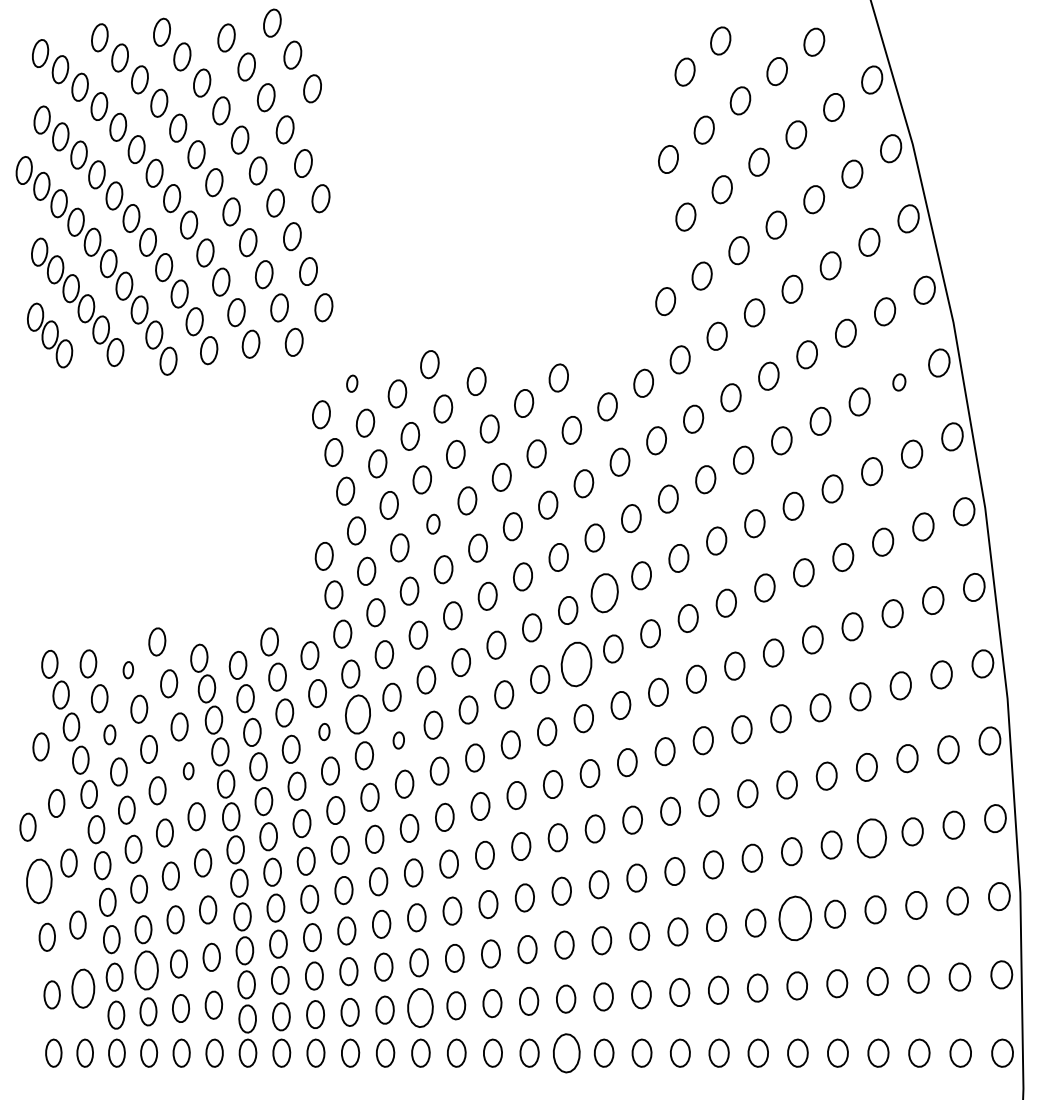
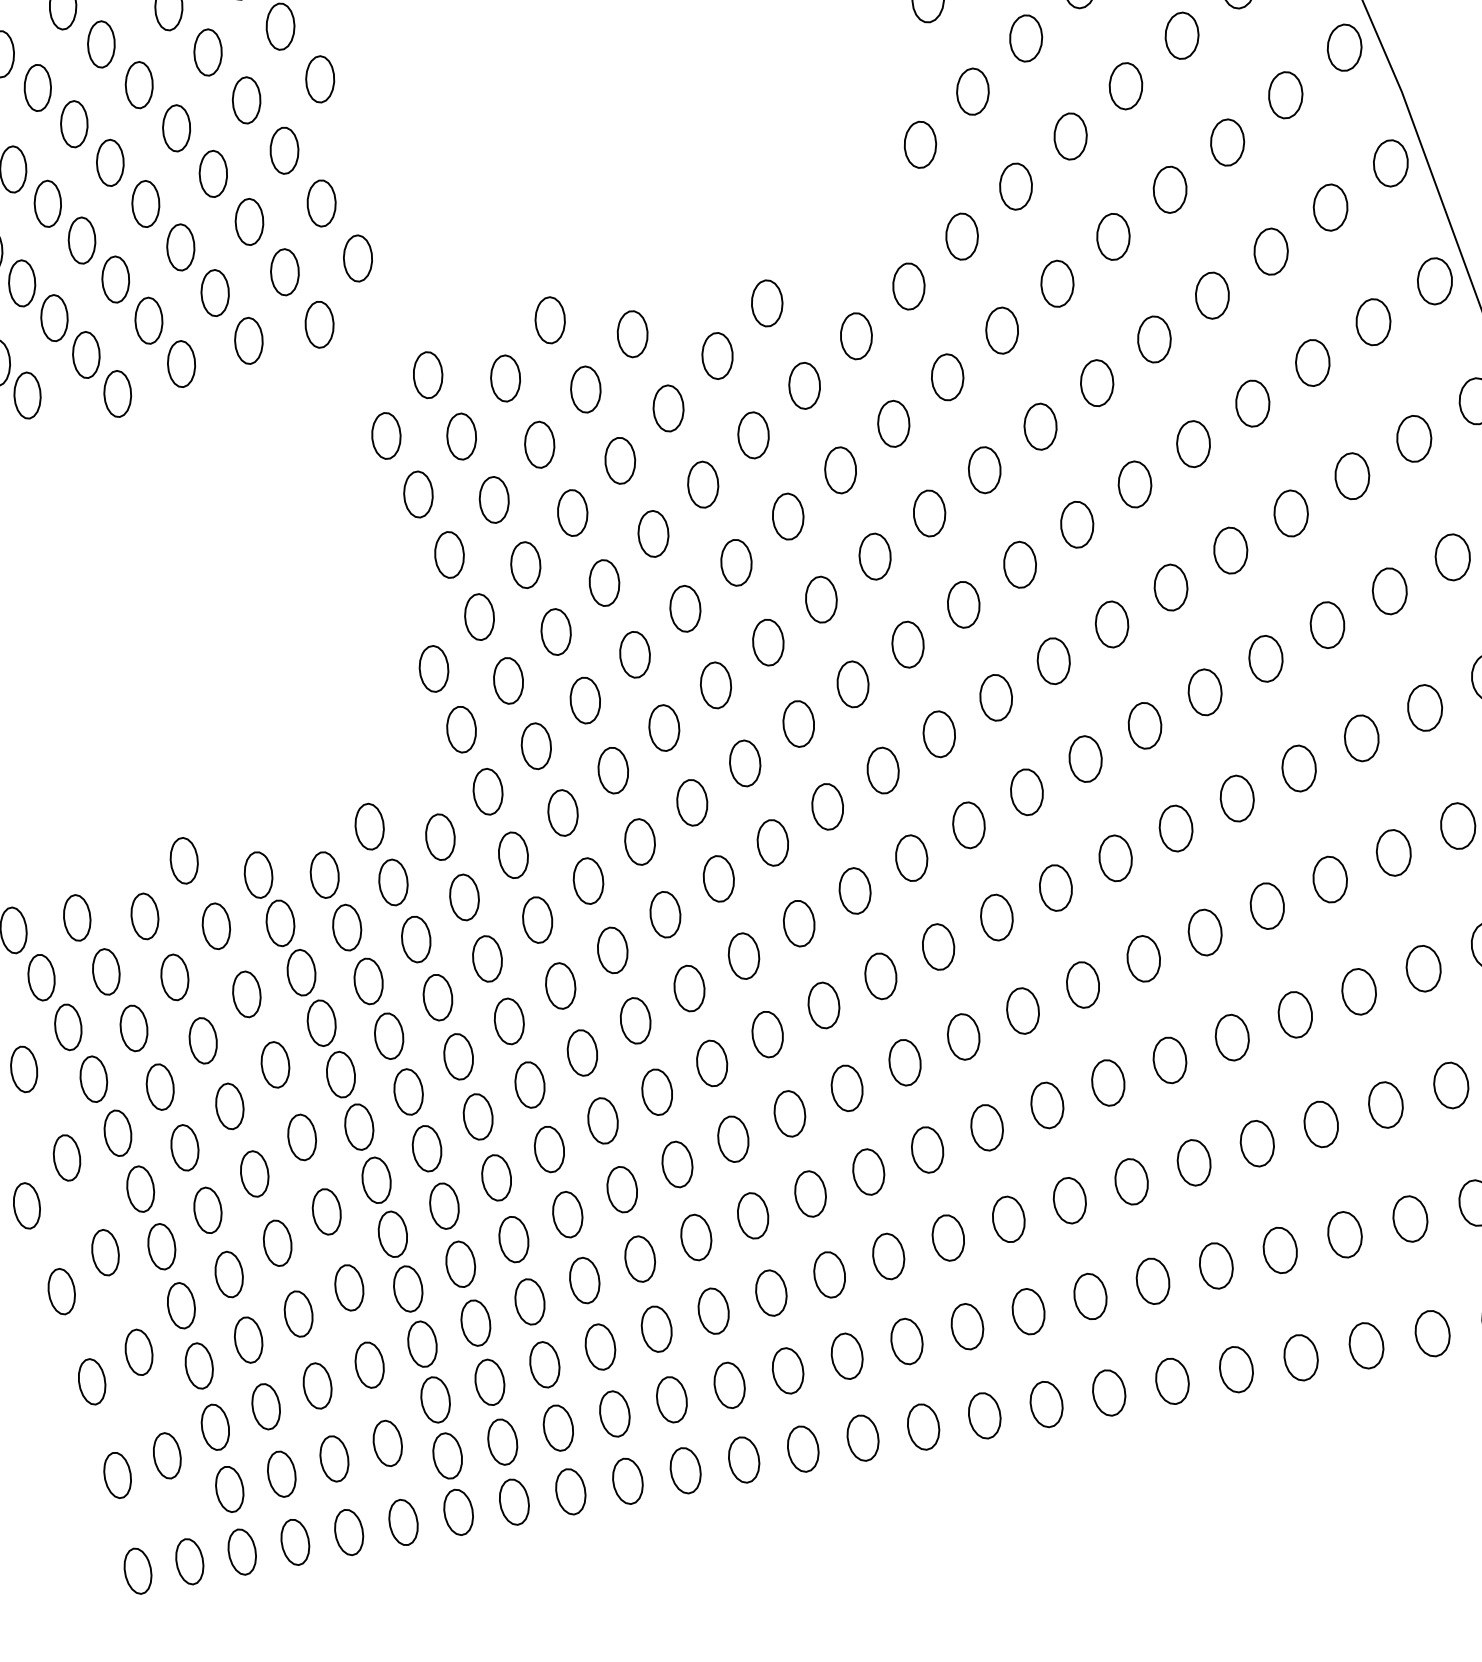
part: (899, 382) -> (1331, 207), size x1.67
part: (351, 383) -> (426, 375), size x1.67
part: (433, 523) -> (604, 581), size x1.43
part: (604, 592) -> (907, 643), size x0.71
part: (576, 663) -> (882, 769), size x0.62
part: (128, 669) -> (145, 915), size x1.67
part: (357, 714) -> (536, 919), size x0.71
part: (324, 731) -> (487, 958), size x1.67
part: (109, 734) -> (133, 1028), size x1.43
part: (398, 740) -> (612, 950), size x1.67
part: (188, 770) -> (274, 1063), size x1.67
part: (871, 838) -> (1422, 968), size x0.71
part: (38, 880) -> (60, 1290), size x0.62
part: (794, 918) -> (1320, 1124), size x0.62
part: (146, 970) -> (265, 1406), size x0.71
part: (83, 988) -> (167, 1455), size x0.71
part: (420, 1007) -> (729, 1384), size x0.71
part: (566, 1052) -> (984, 1414), size x0.71

